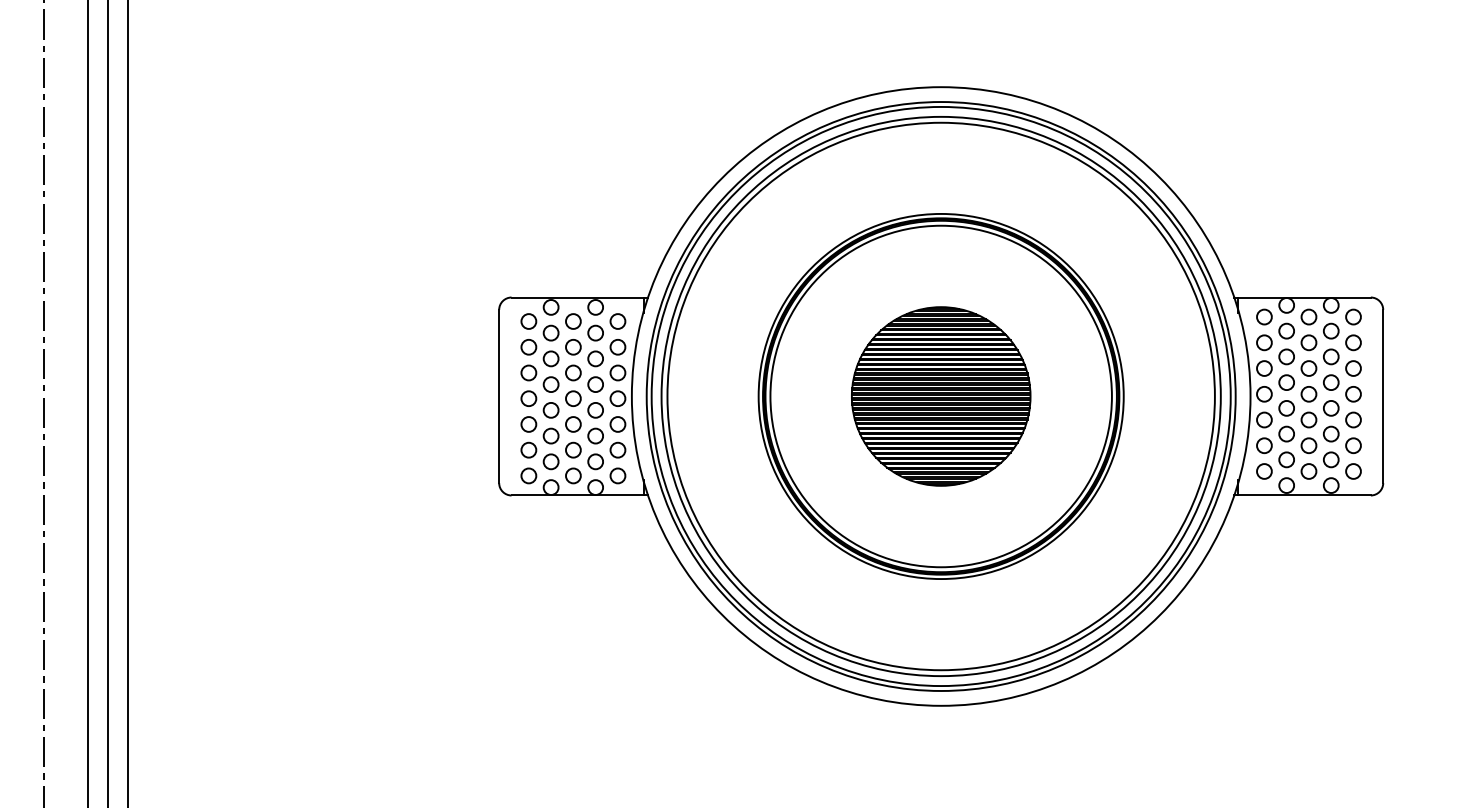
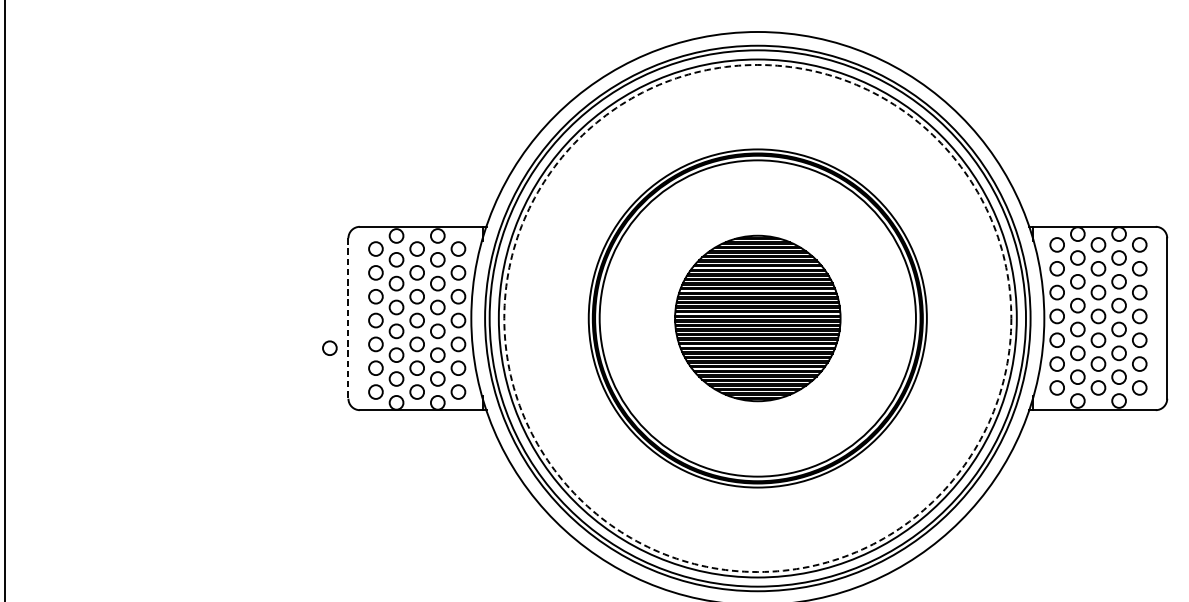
line: (499, 396) -> (348, 318), solid -> dashed
circle: (940, 396) -> (757, 318), solid -> dashed
circle: (478, 428) -> (329, 348), added

